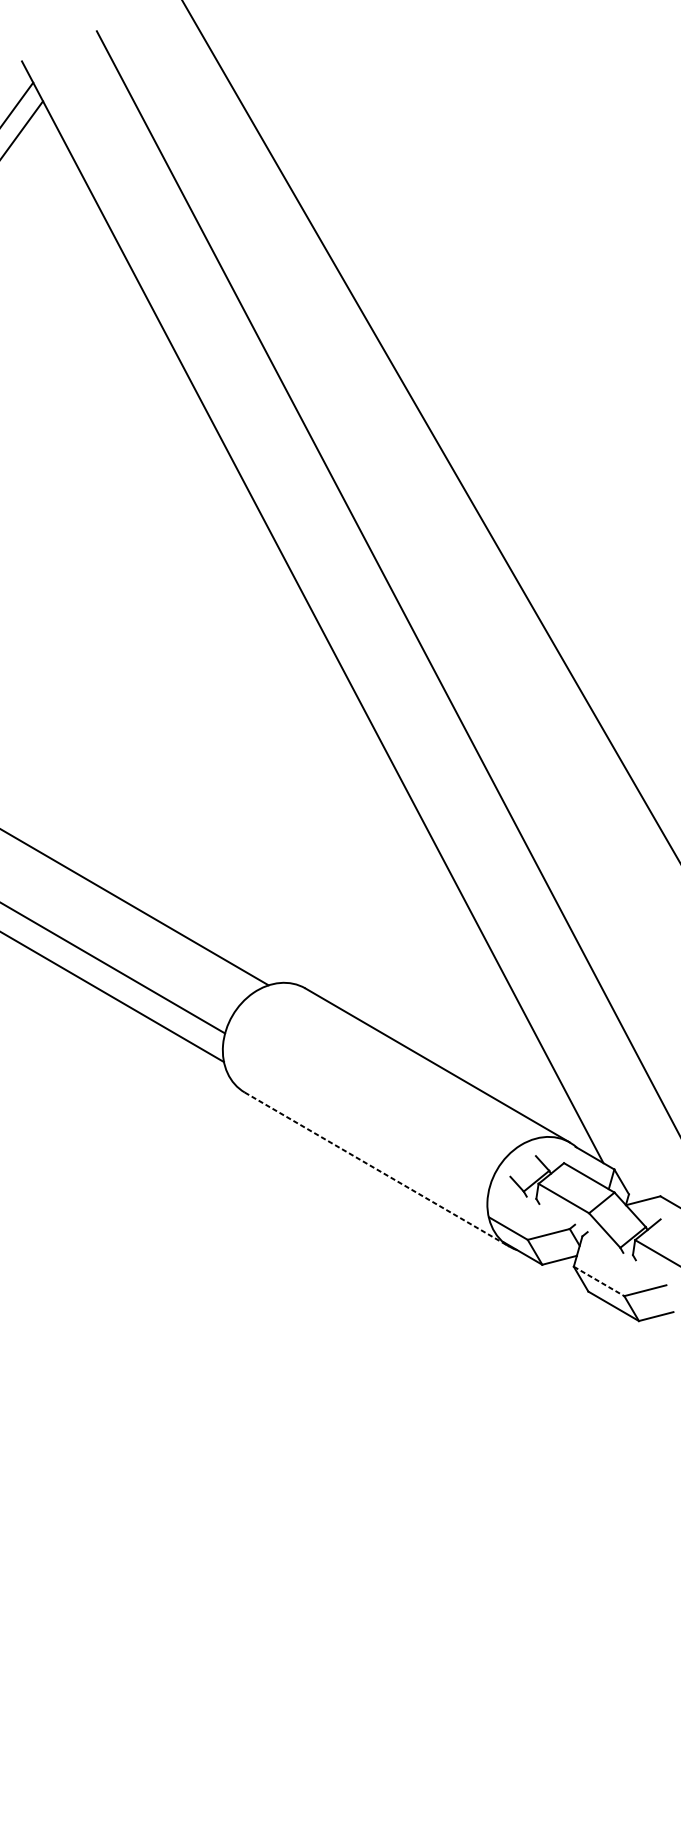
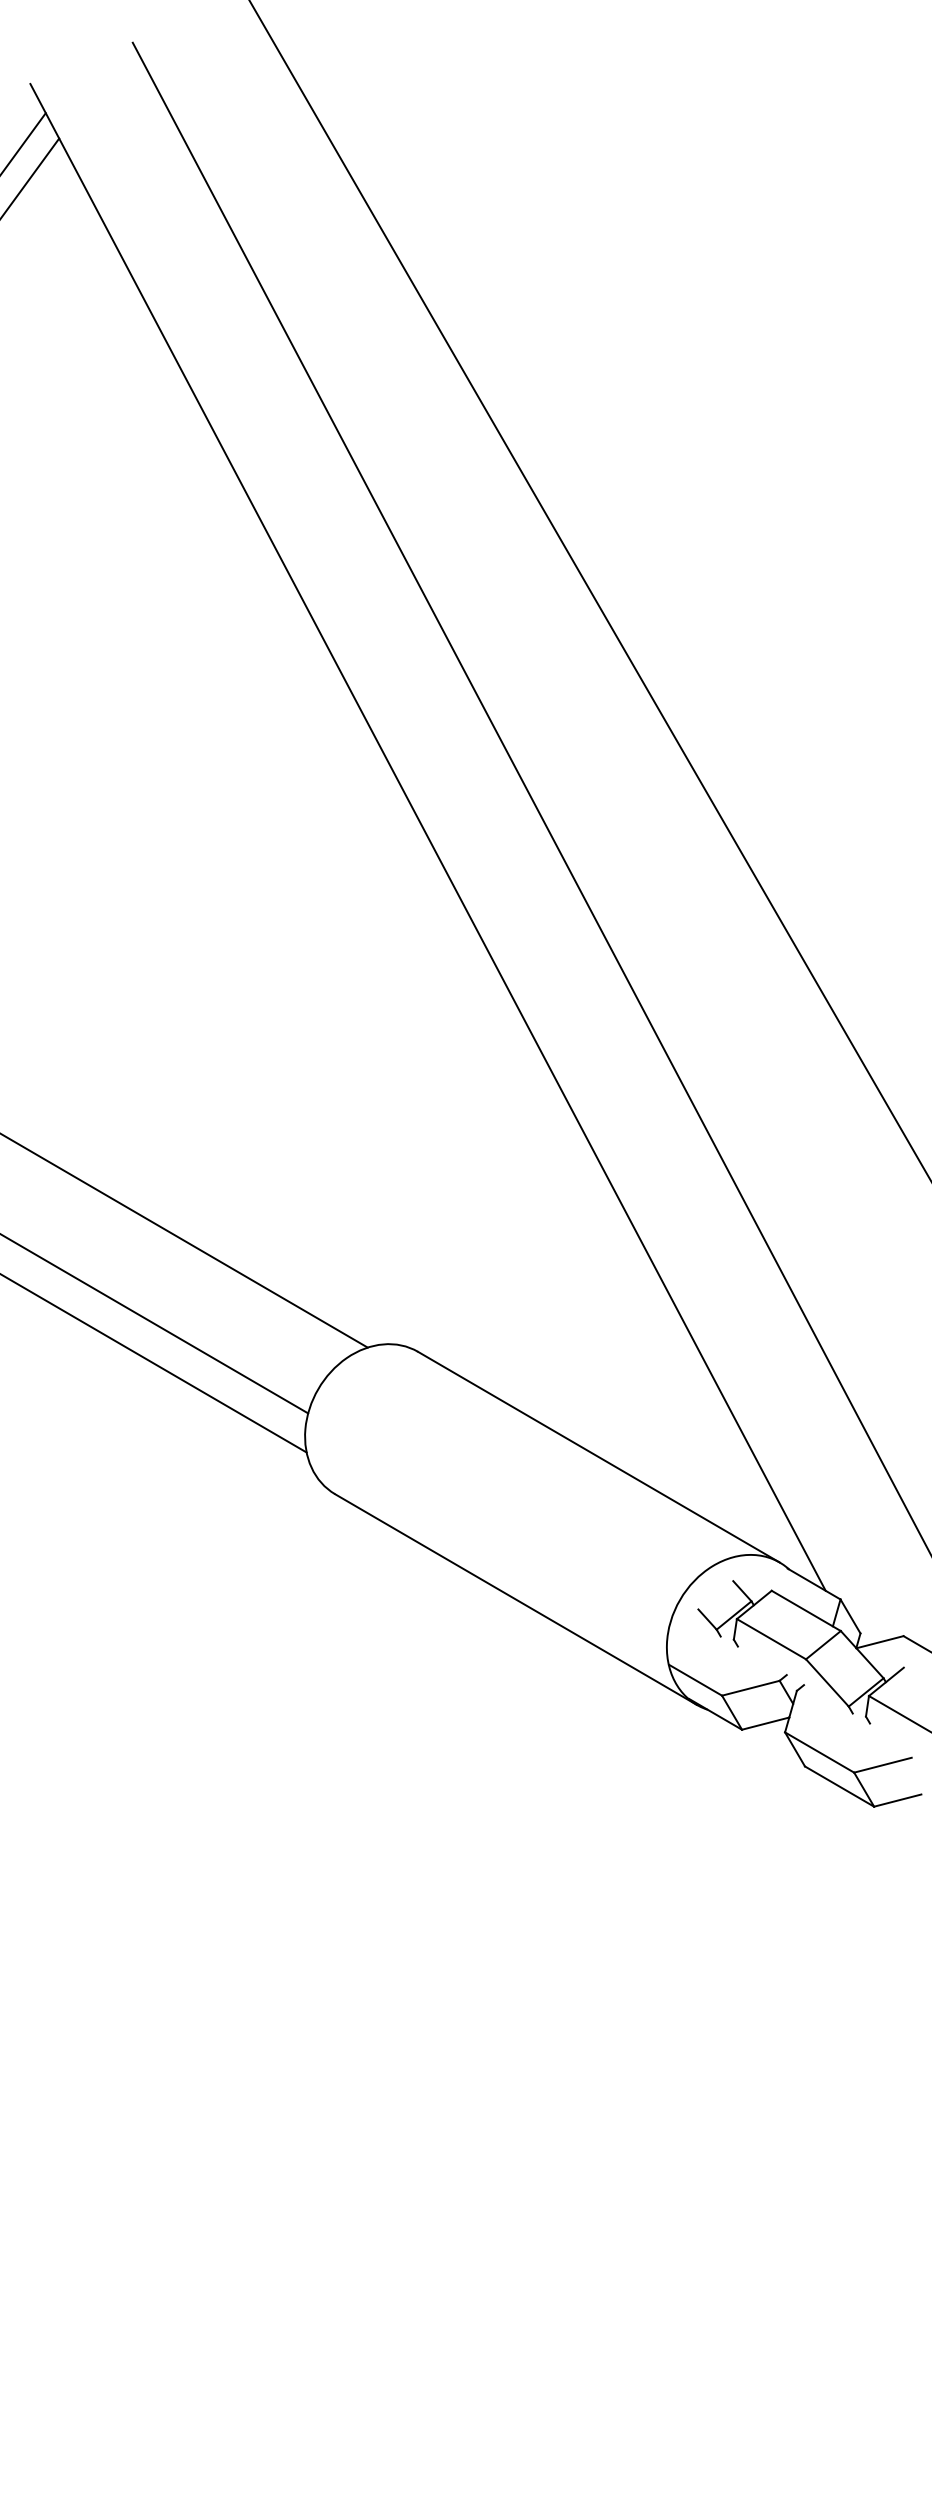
line: (377, 1169) -> (516, 1599), dashed -> solid
line: (598, 1281) -> (819, 1752), dashed -> solid

